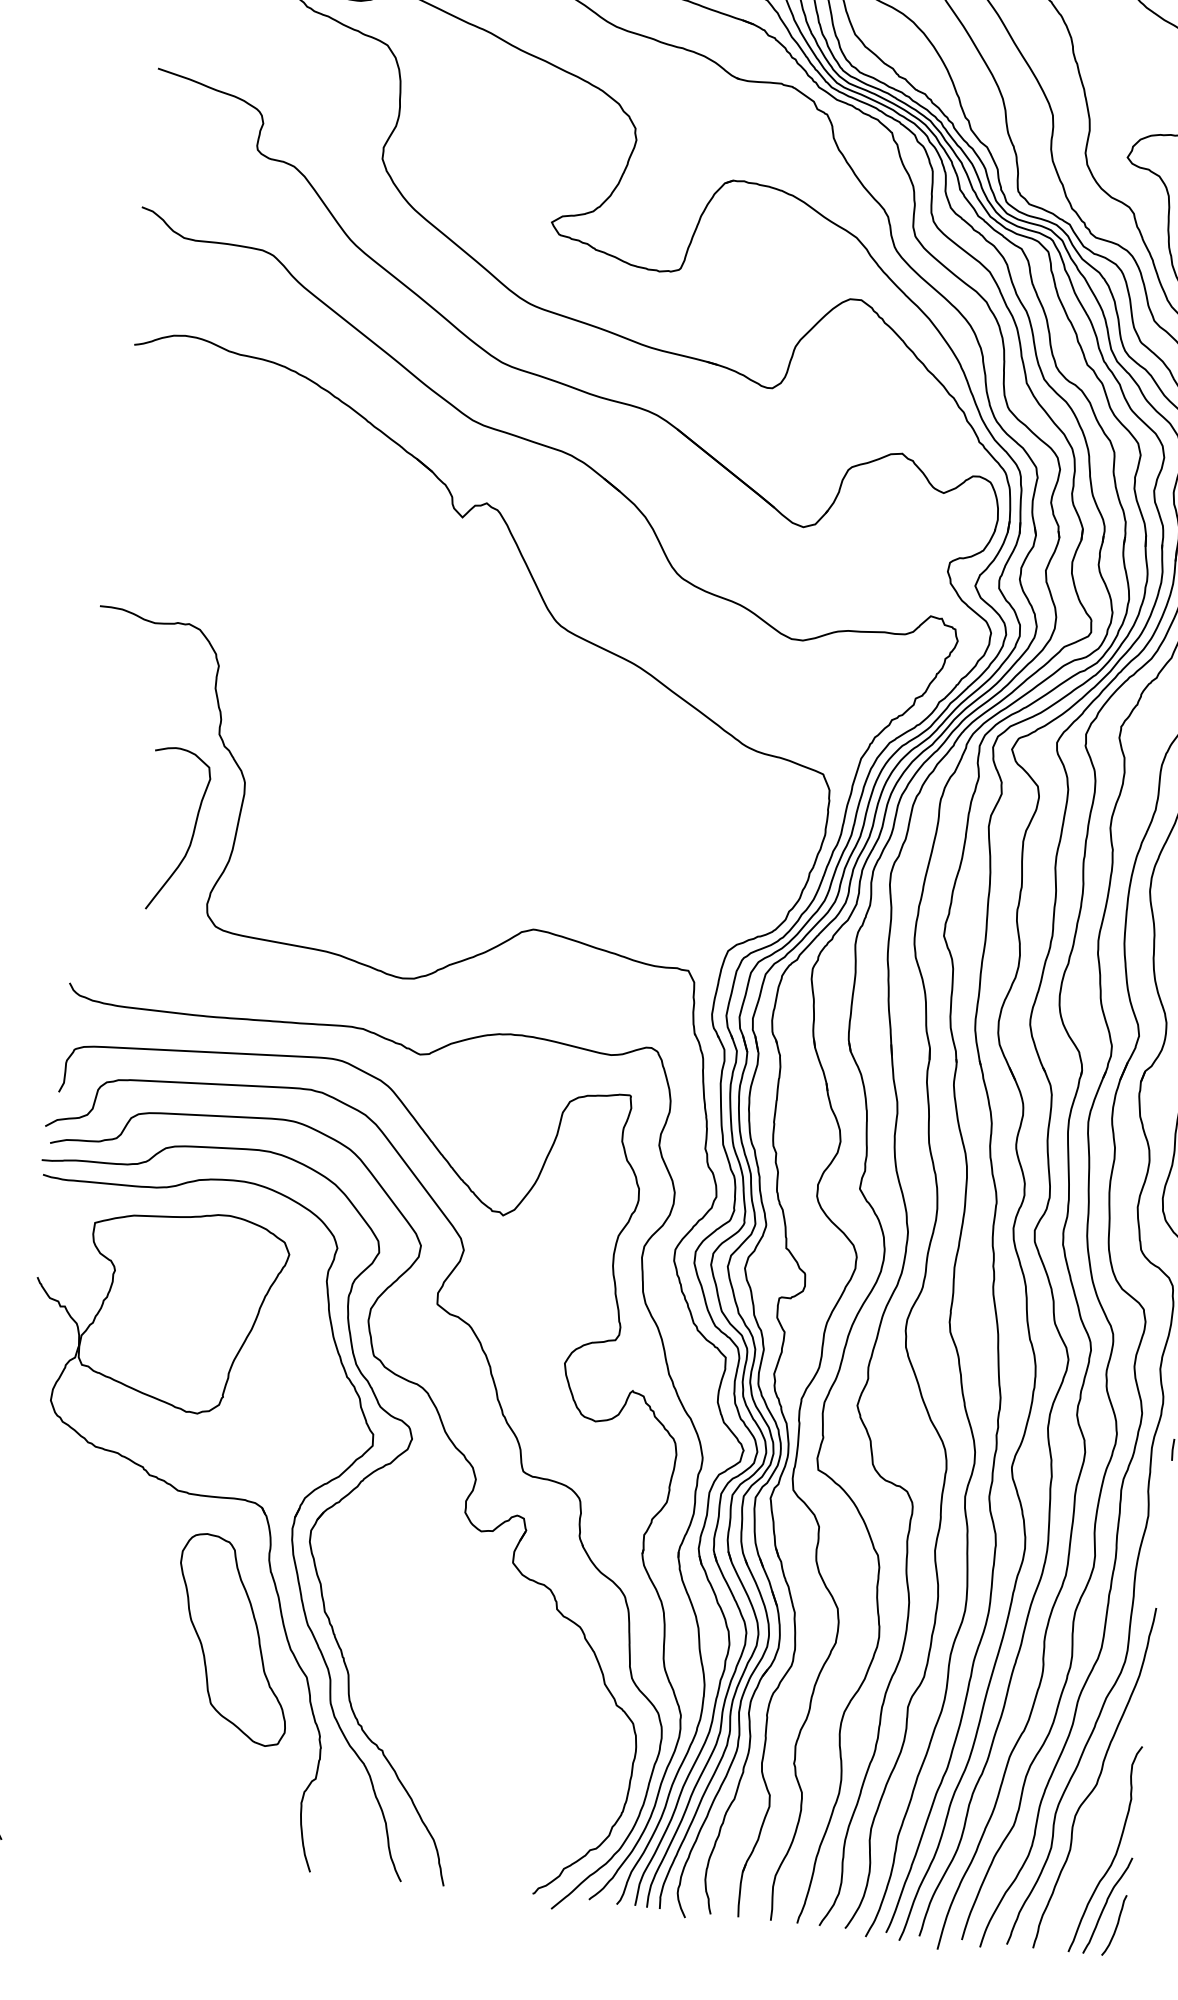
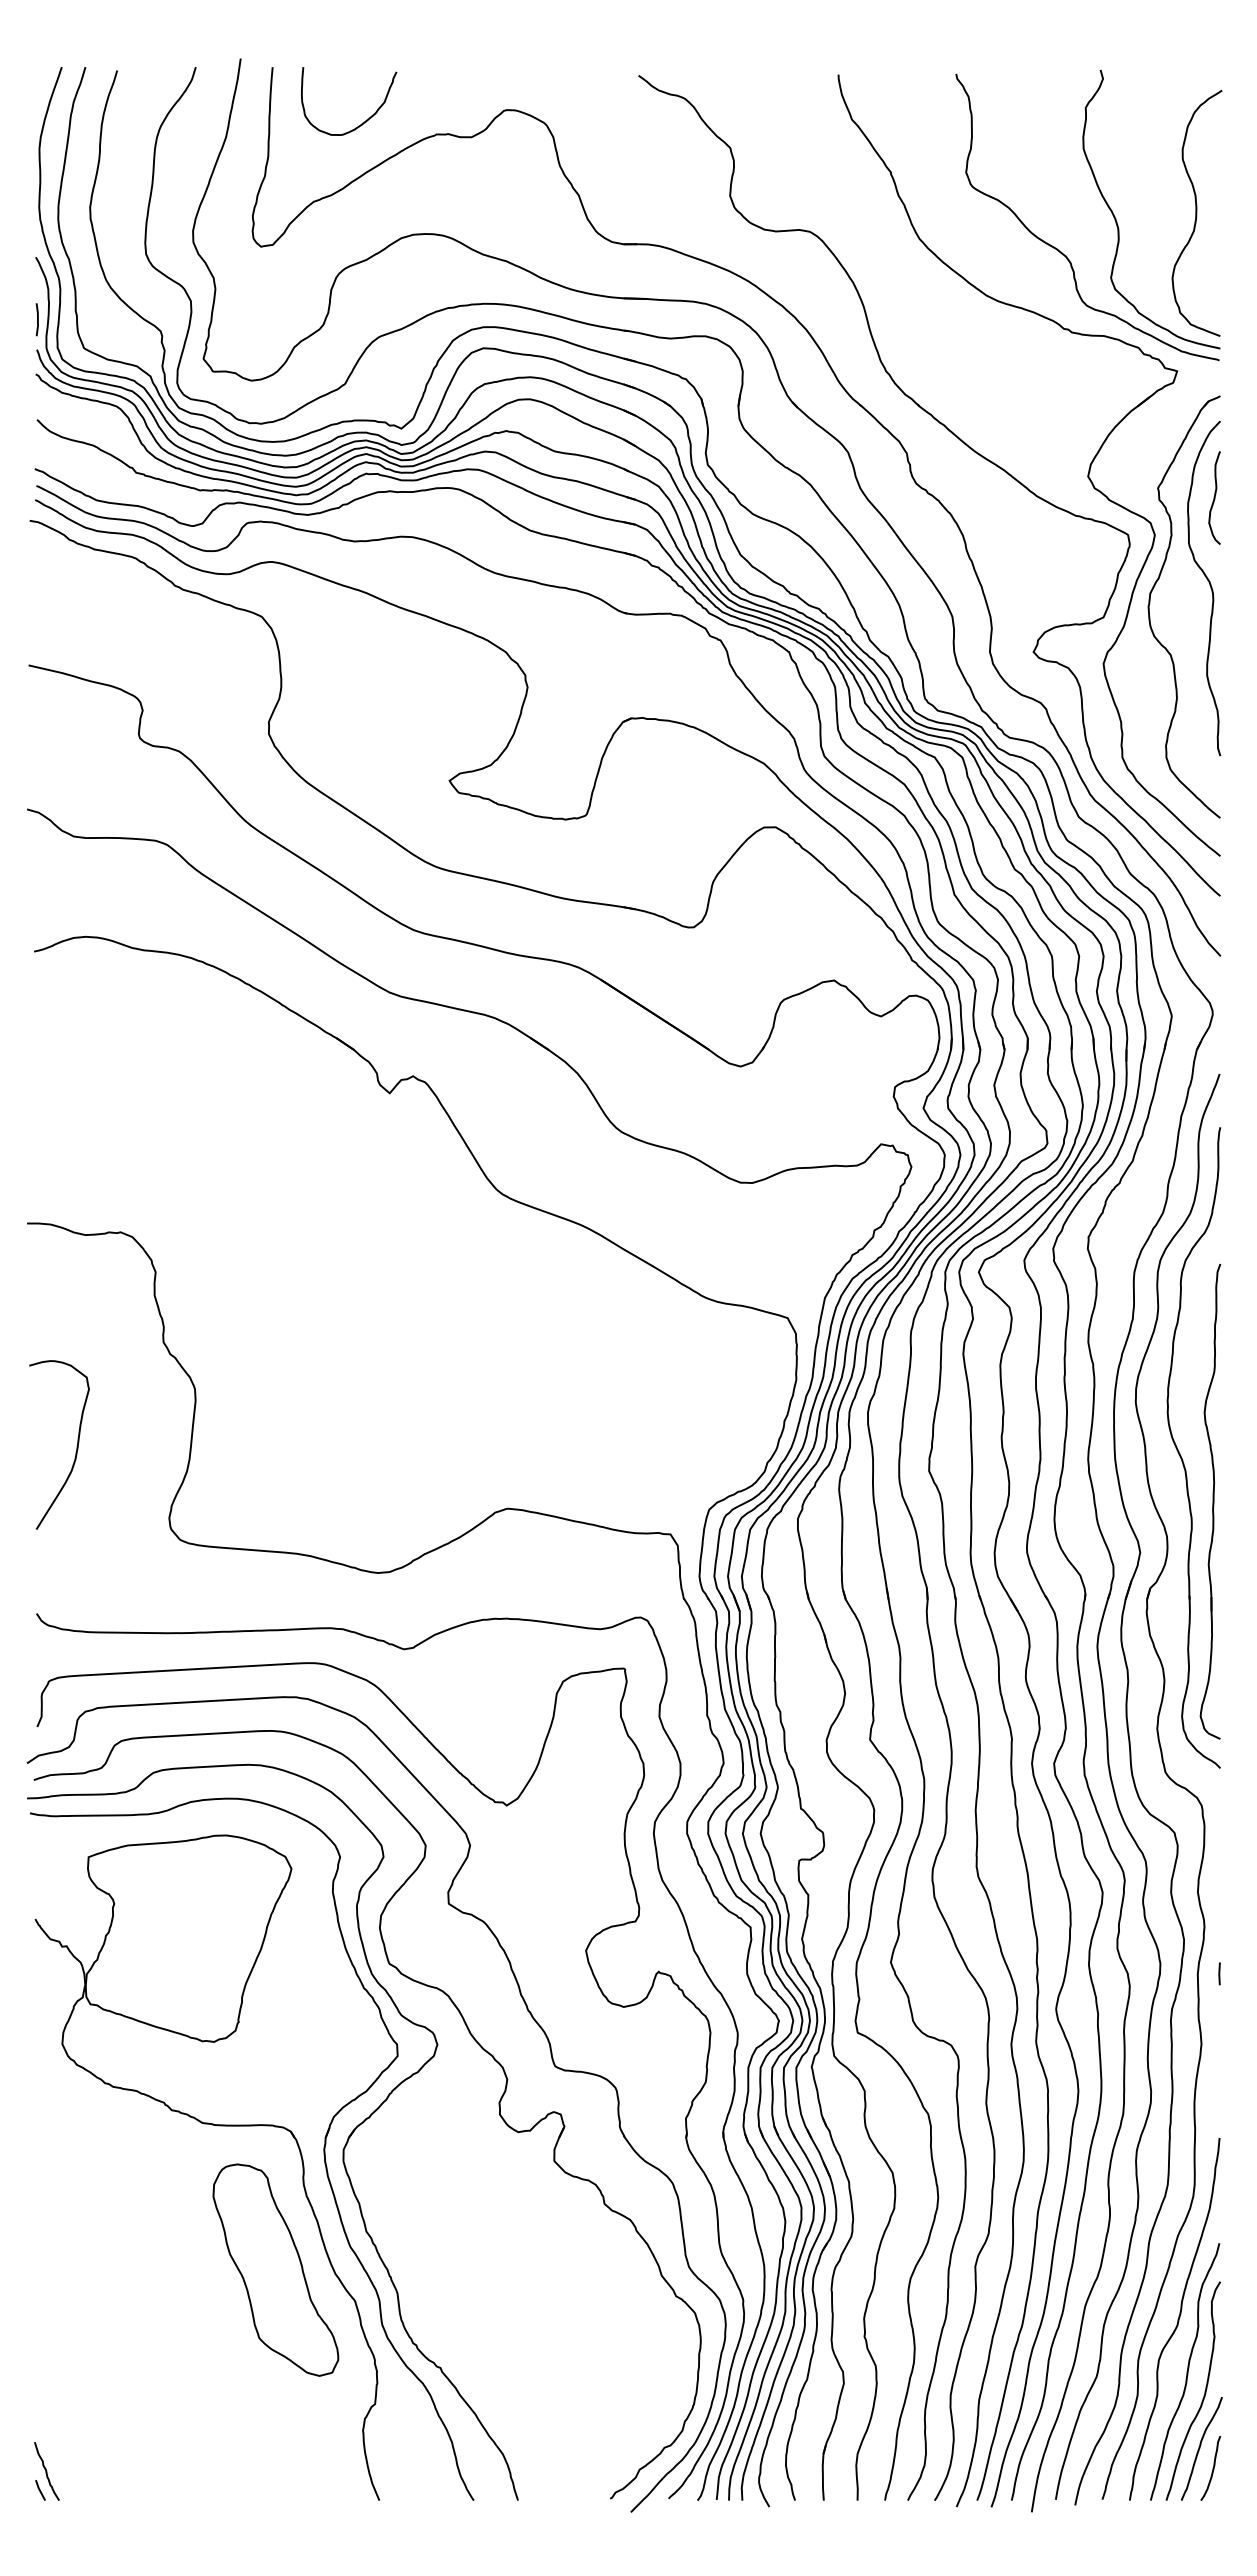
curve: (192, 833) -> (76, 1446), moved
curve: (1100, 1829) -> (1186, 2371), added

